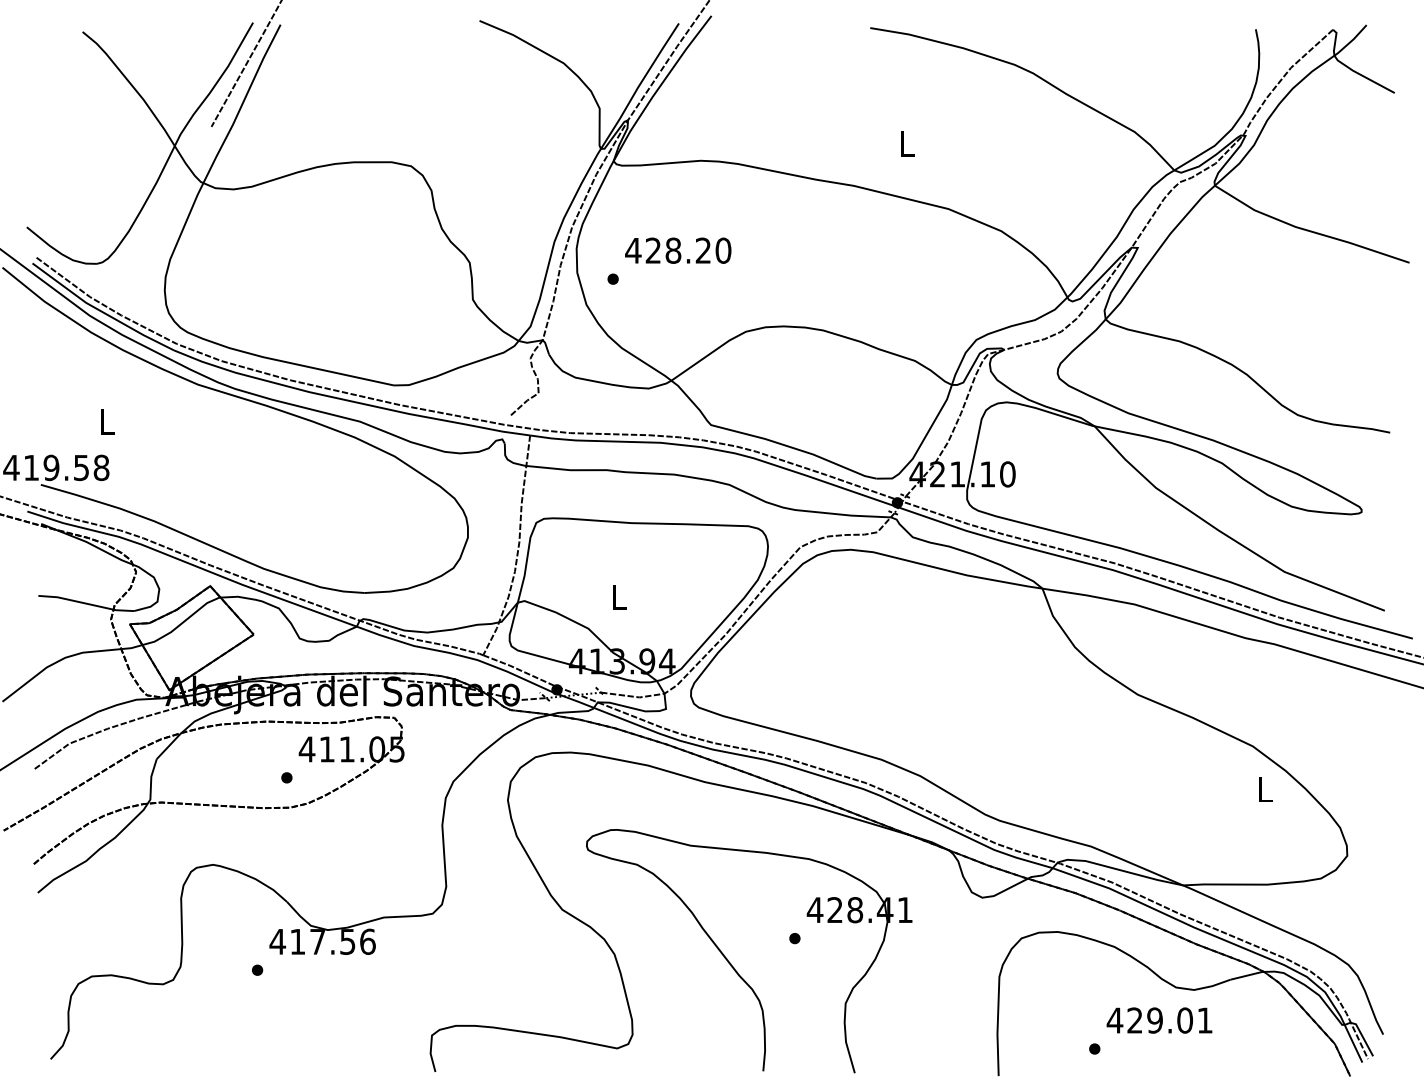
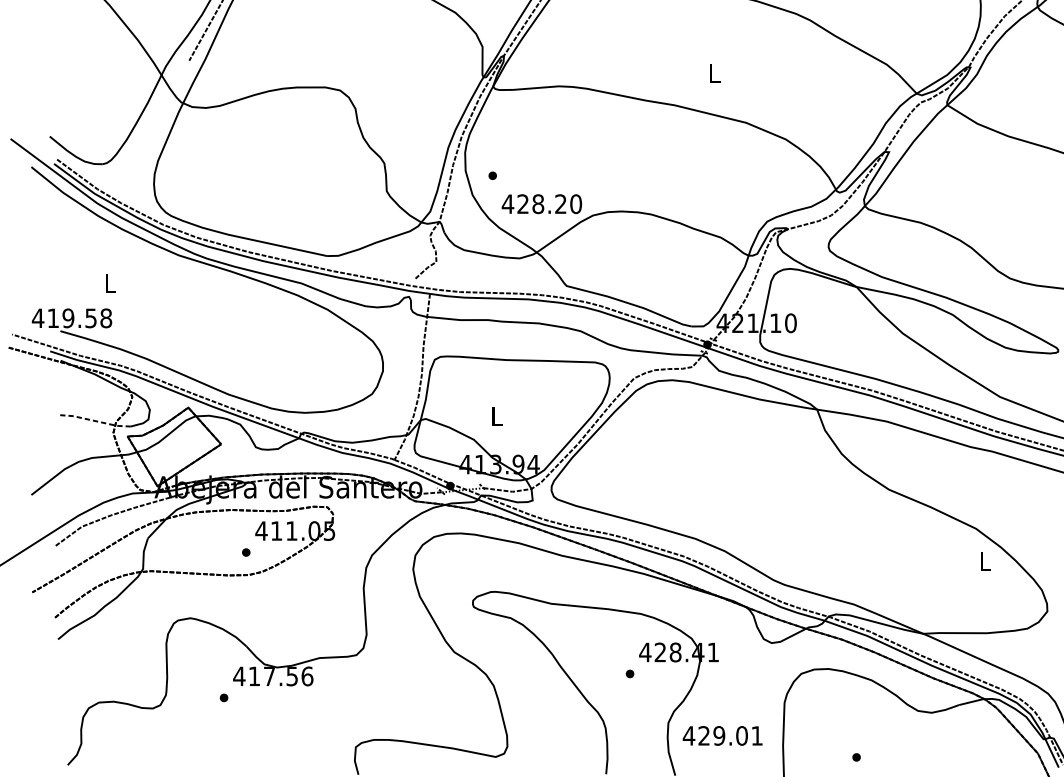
text: (678, 250) -> (542, 203), moved
line: (85, 603) -> (94, 420), solid -> dashed
text: (1159, 1020) -> (722, 735), moved

